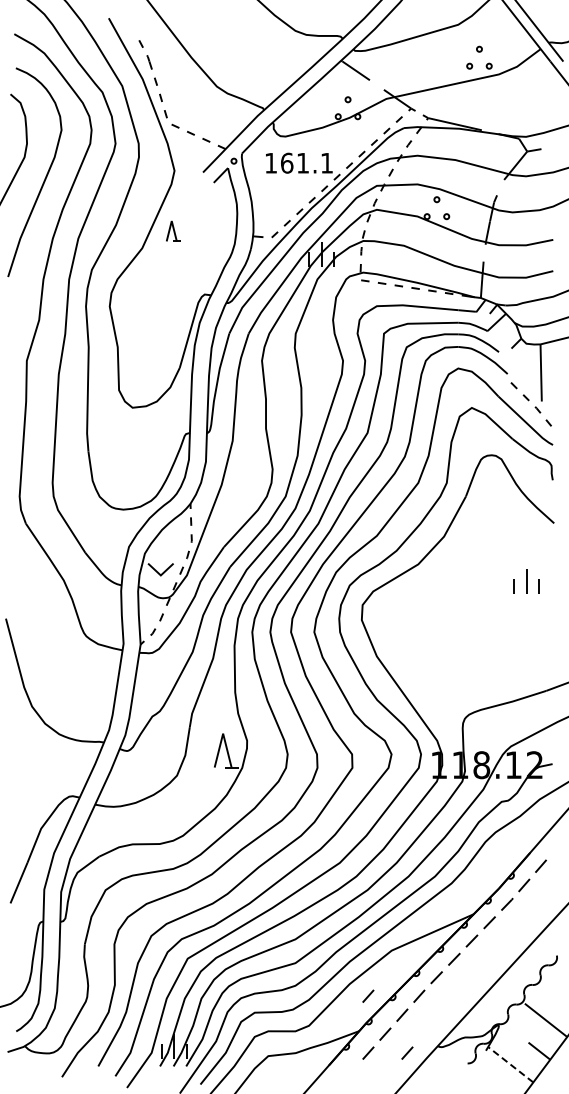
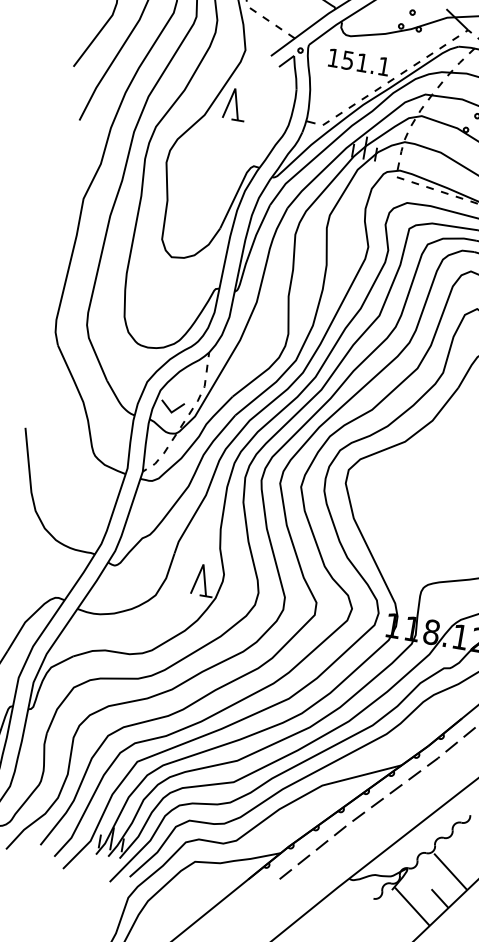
text: (287, 162) -> (348, 59), 161.1 -> 151.1
part: (173, 231) -> (235, 104), size x1.67
line: (368, 995) -> (294, 822), removed
line: (407, 1052) -> (321, 879), removed
line: (510, 1064) -> (411, 906), dashed -> solid

